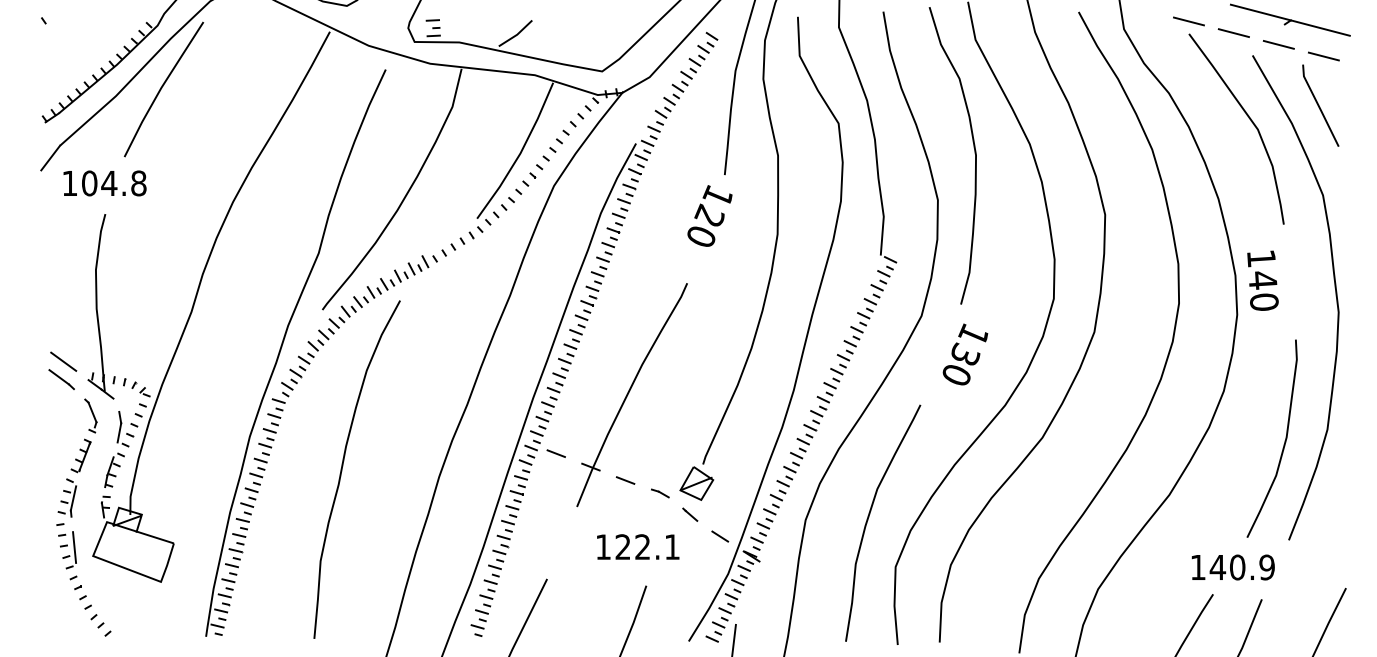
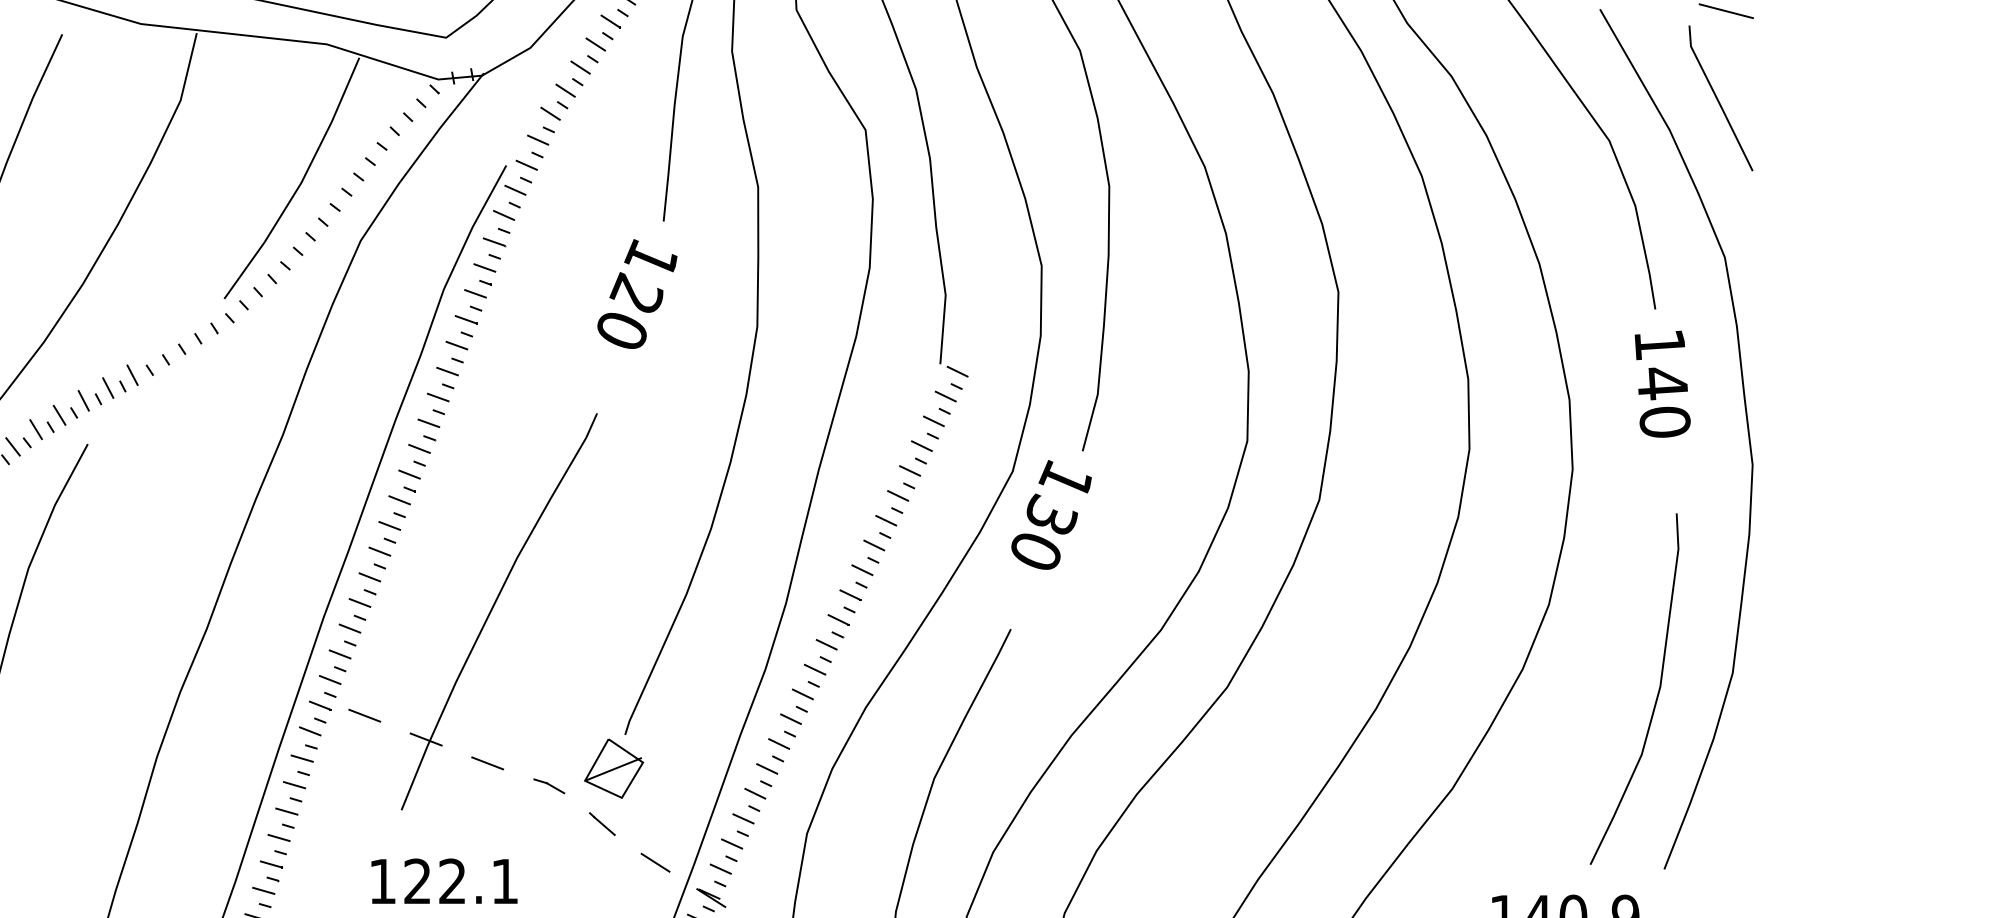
text: (1262, 280) -> (1661, 383), moved
text: (965, 354) -> (1051, 514), moved
text: (638, 546) -> (444, 880), moved

